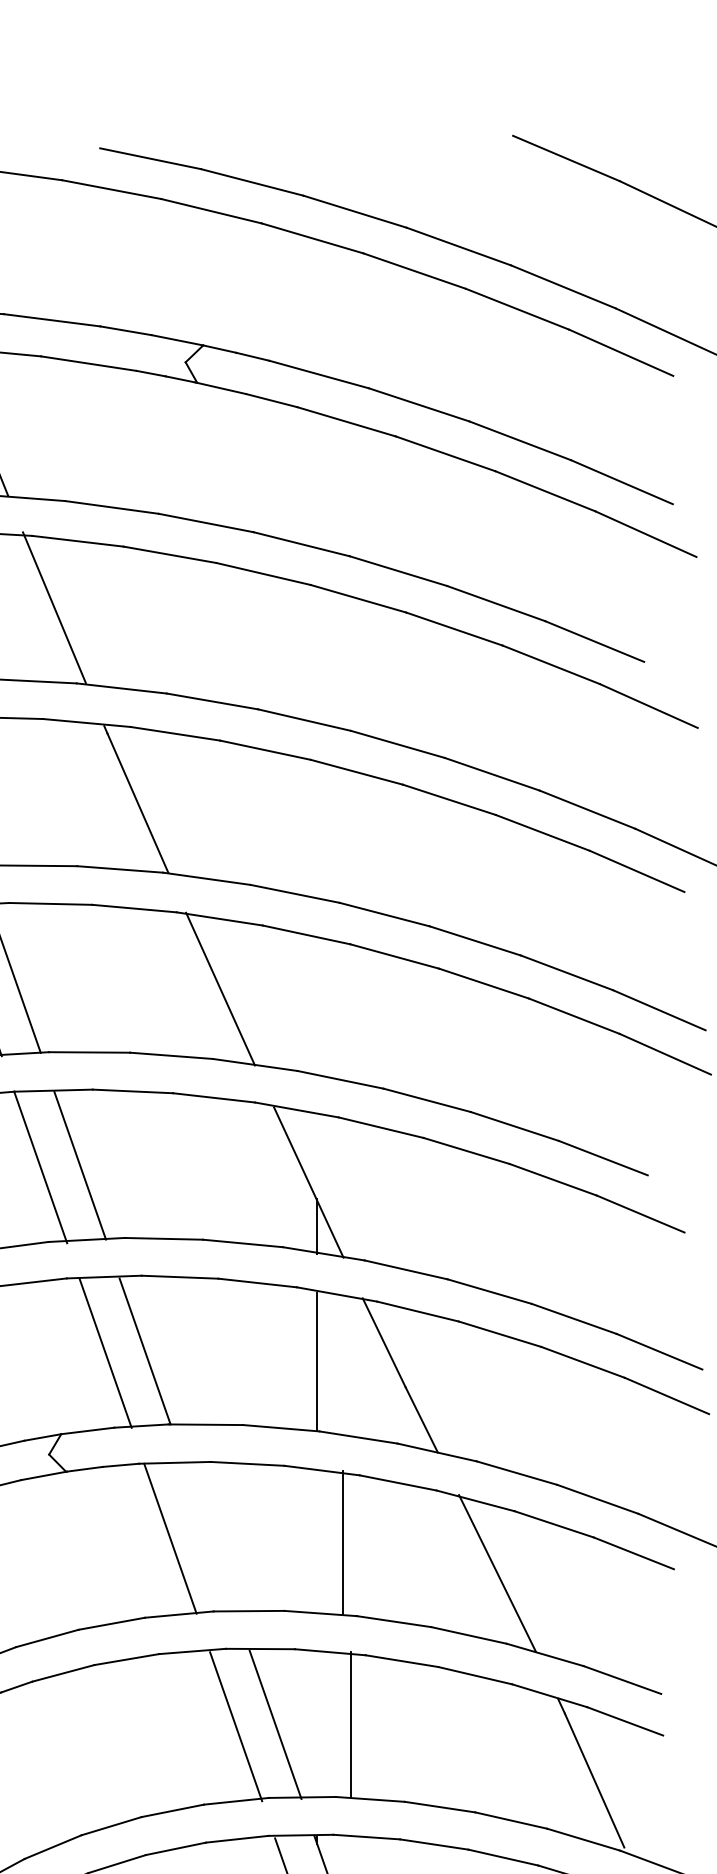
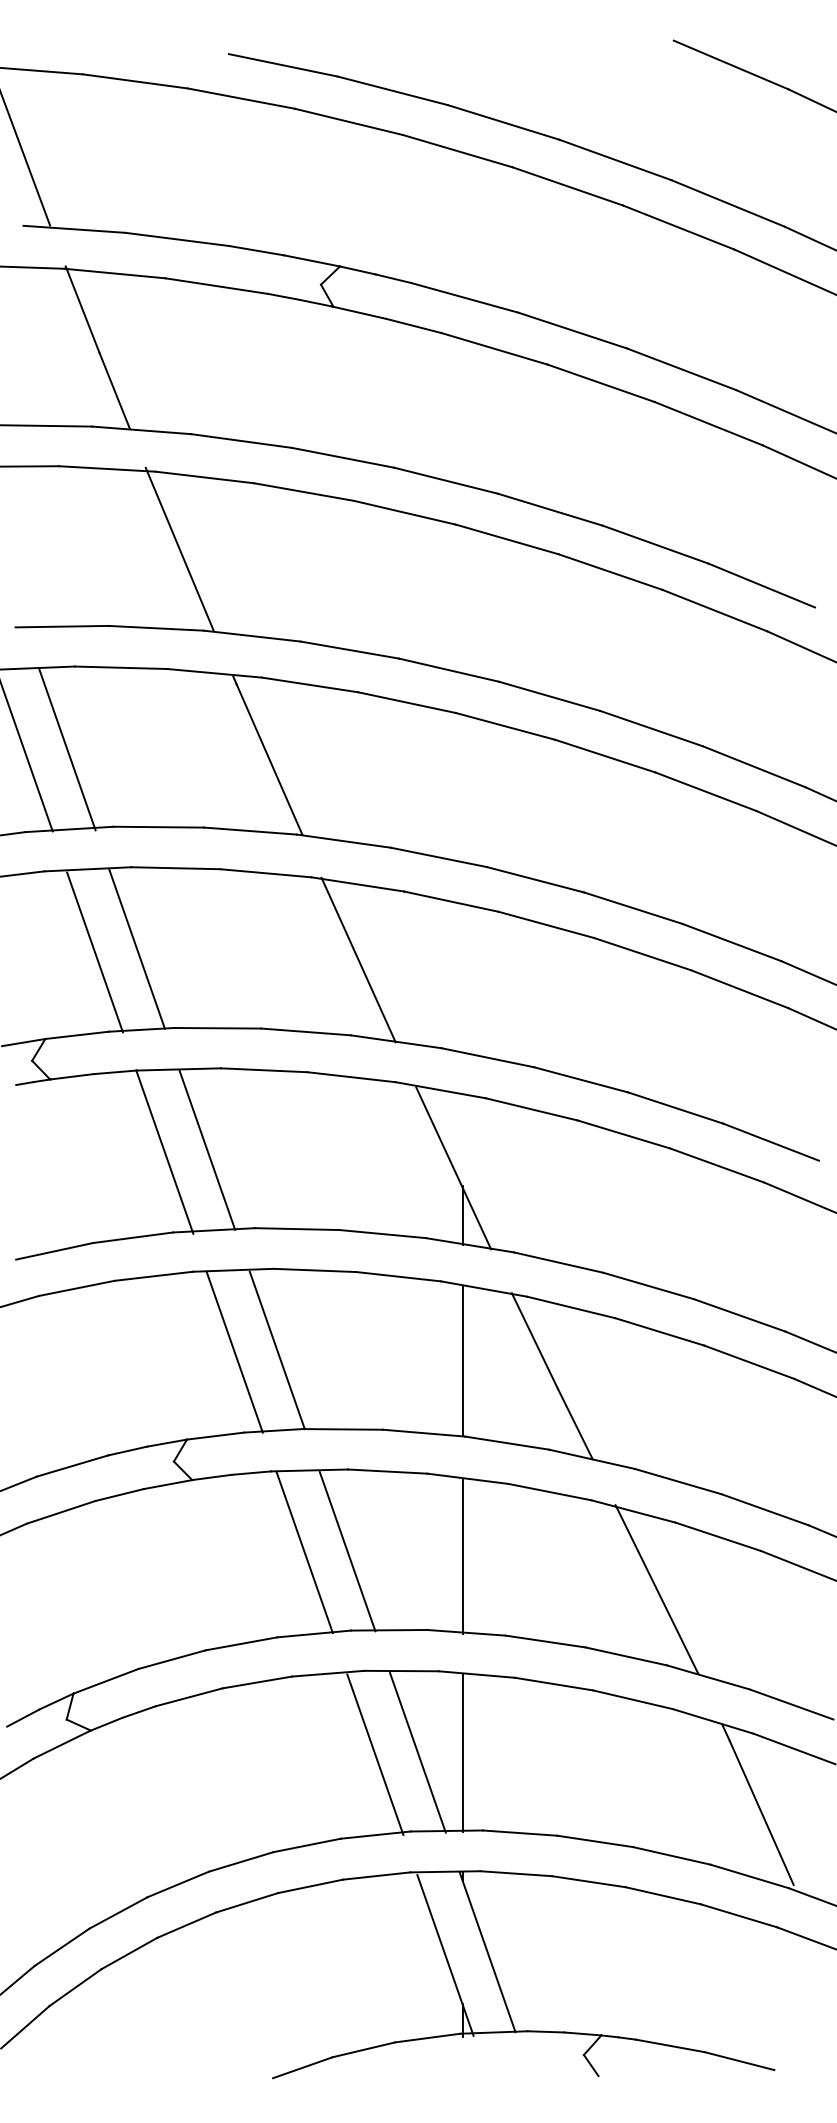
line: (210, 1538) -> (347, 1551), added
line: (342, 1542) -> (462, 1556), moved
line: (351, 1724) -> (462, 1752), moved

